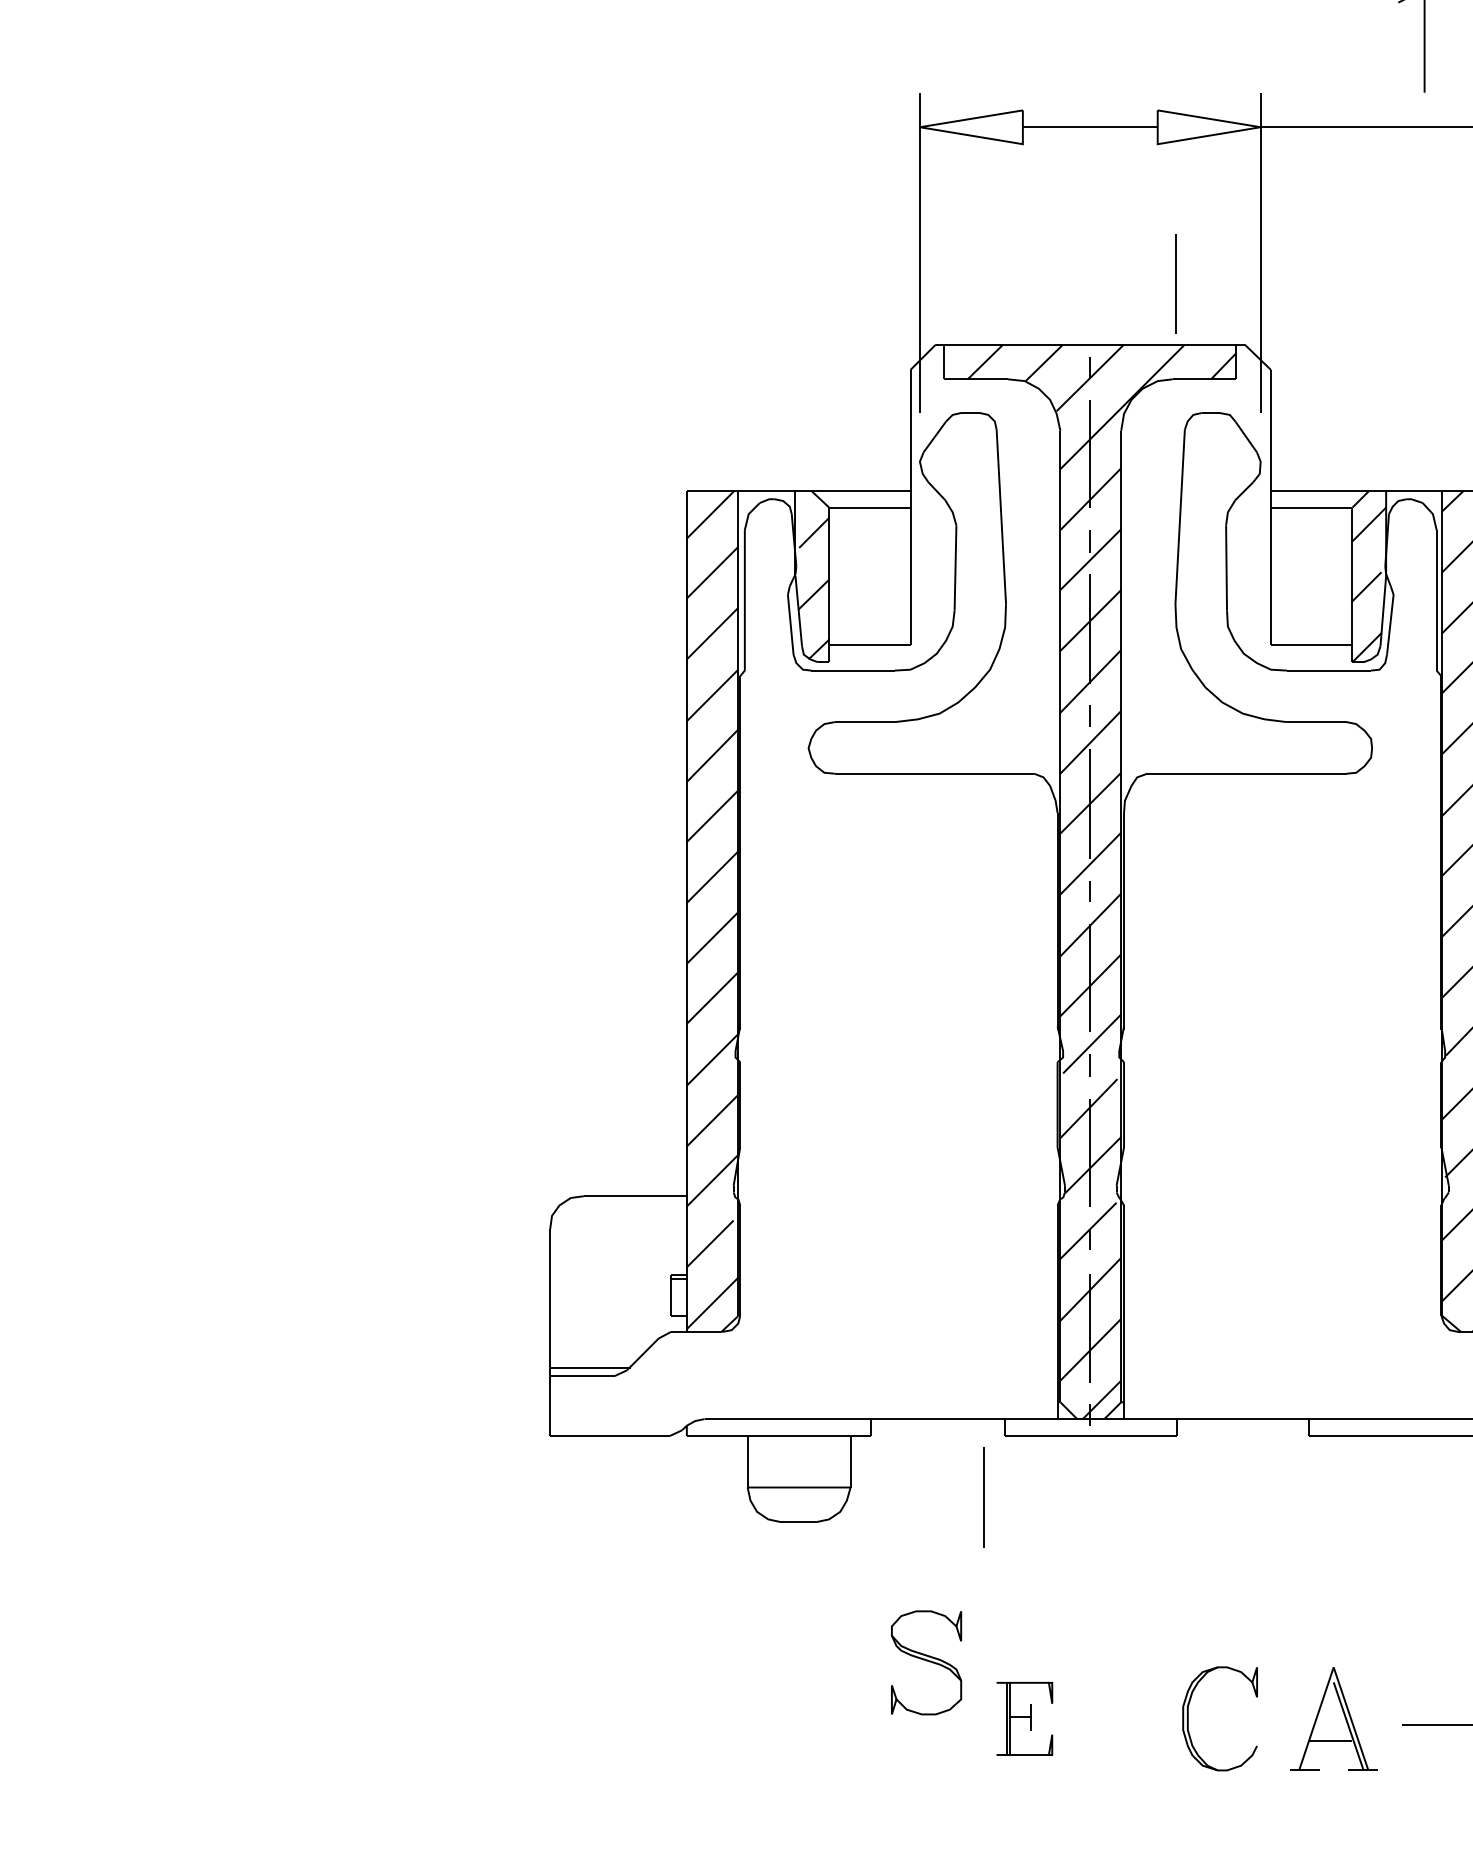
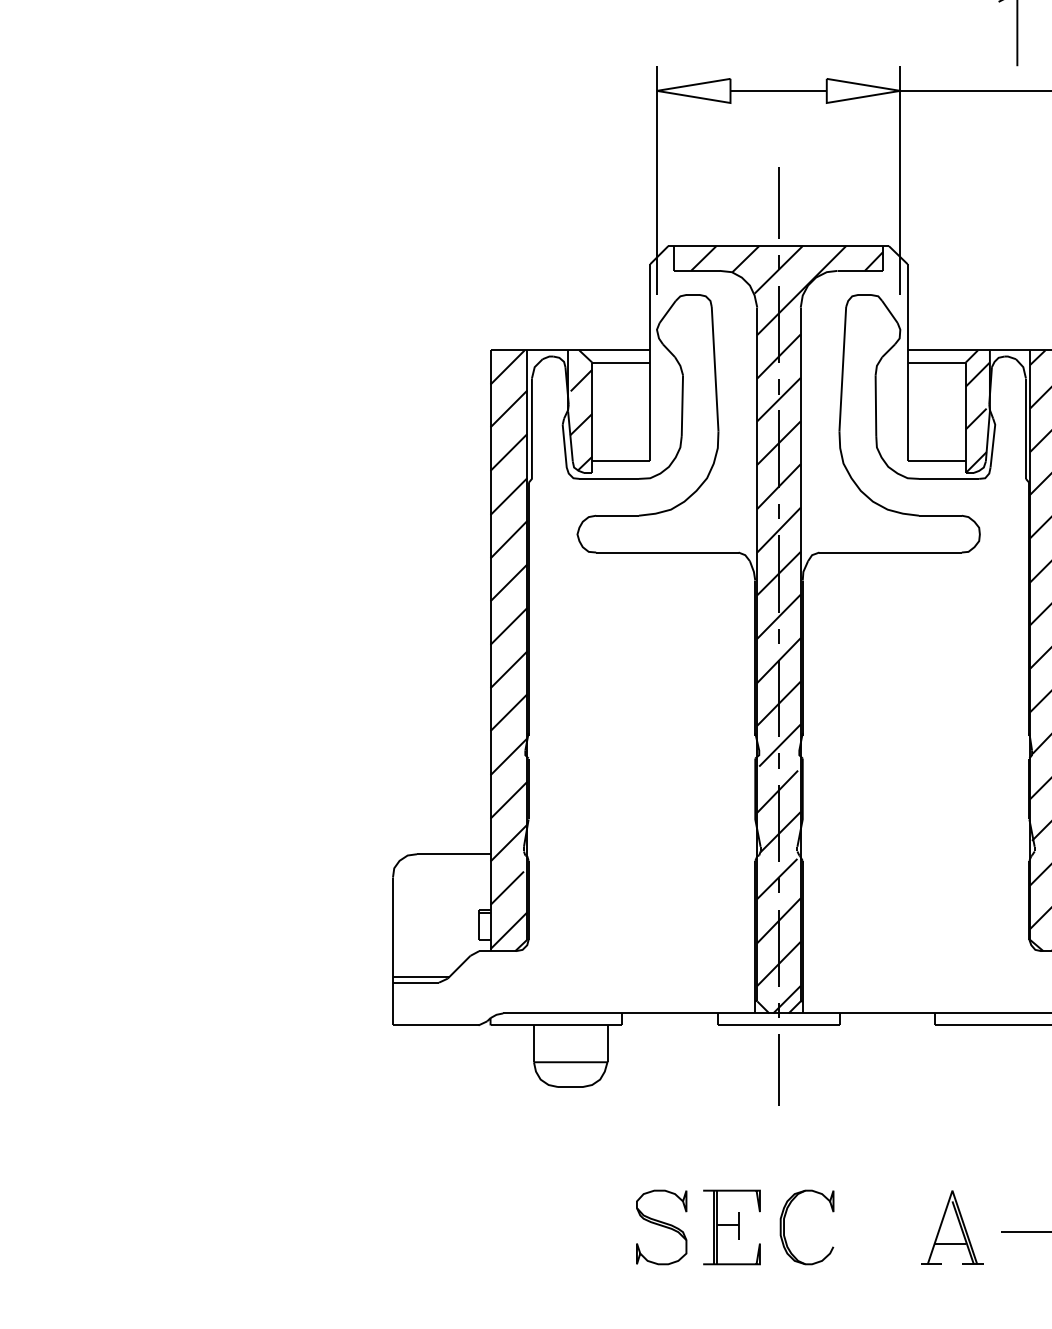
line: (1175, 283) -> (778, 202), moved
line: (983, 1497) -> (778, 1069), moved
part: (926, 1662) -> (661, 1227), moved
part: (1024, 1718) -> (731, 1227), size x1.43
part: (1188, 1718) -> (784, 1227), moved

